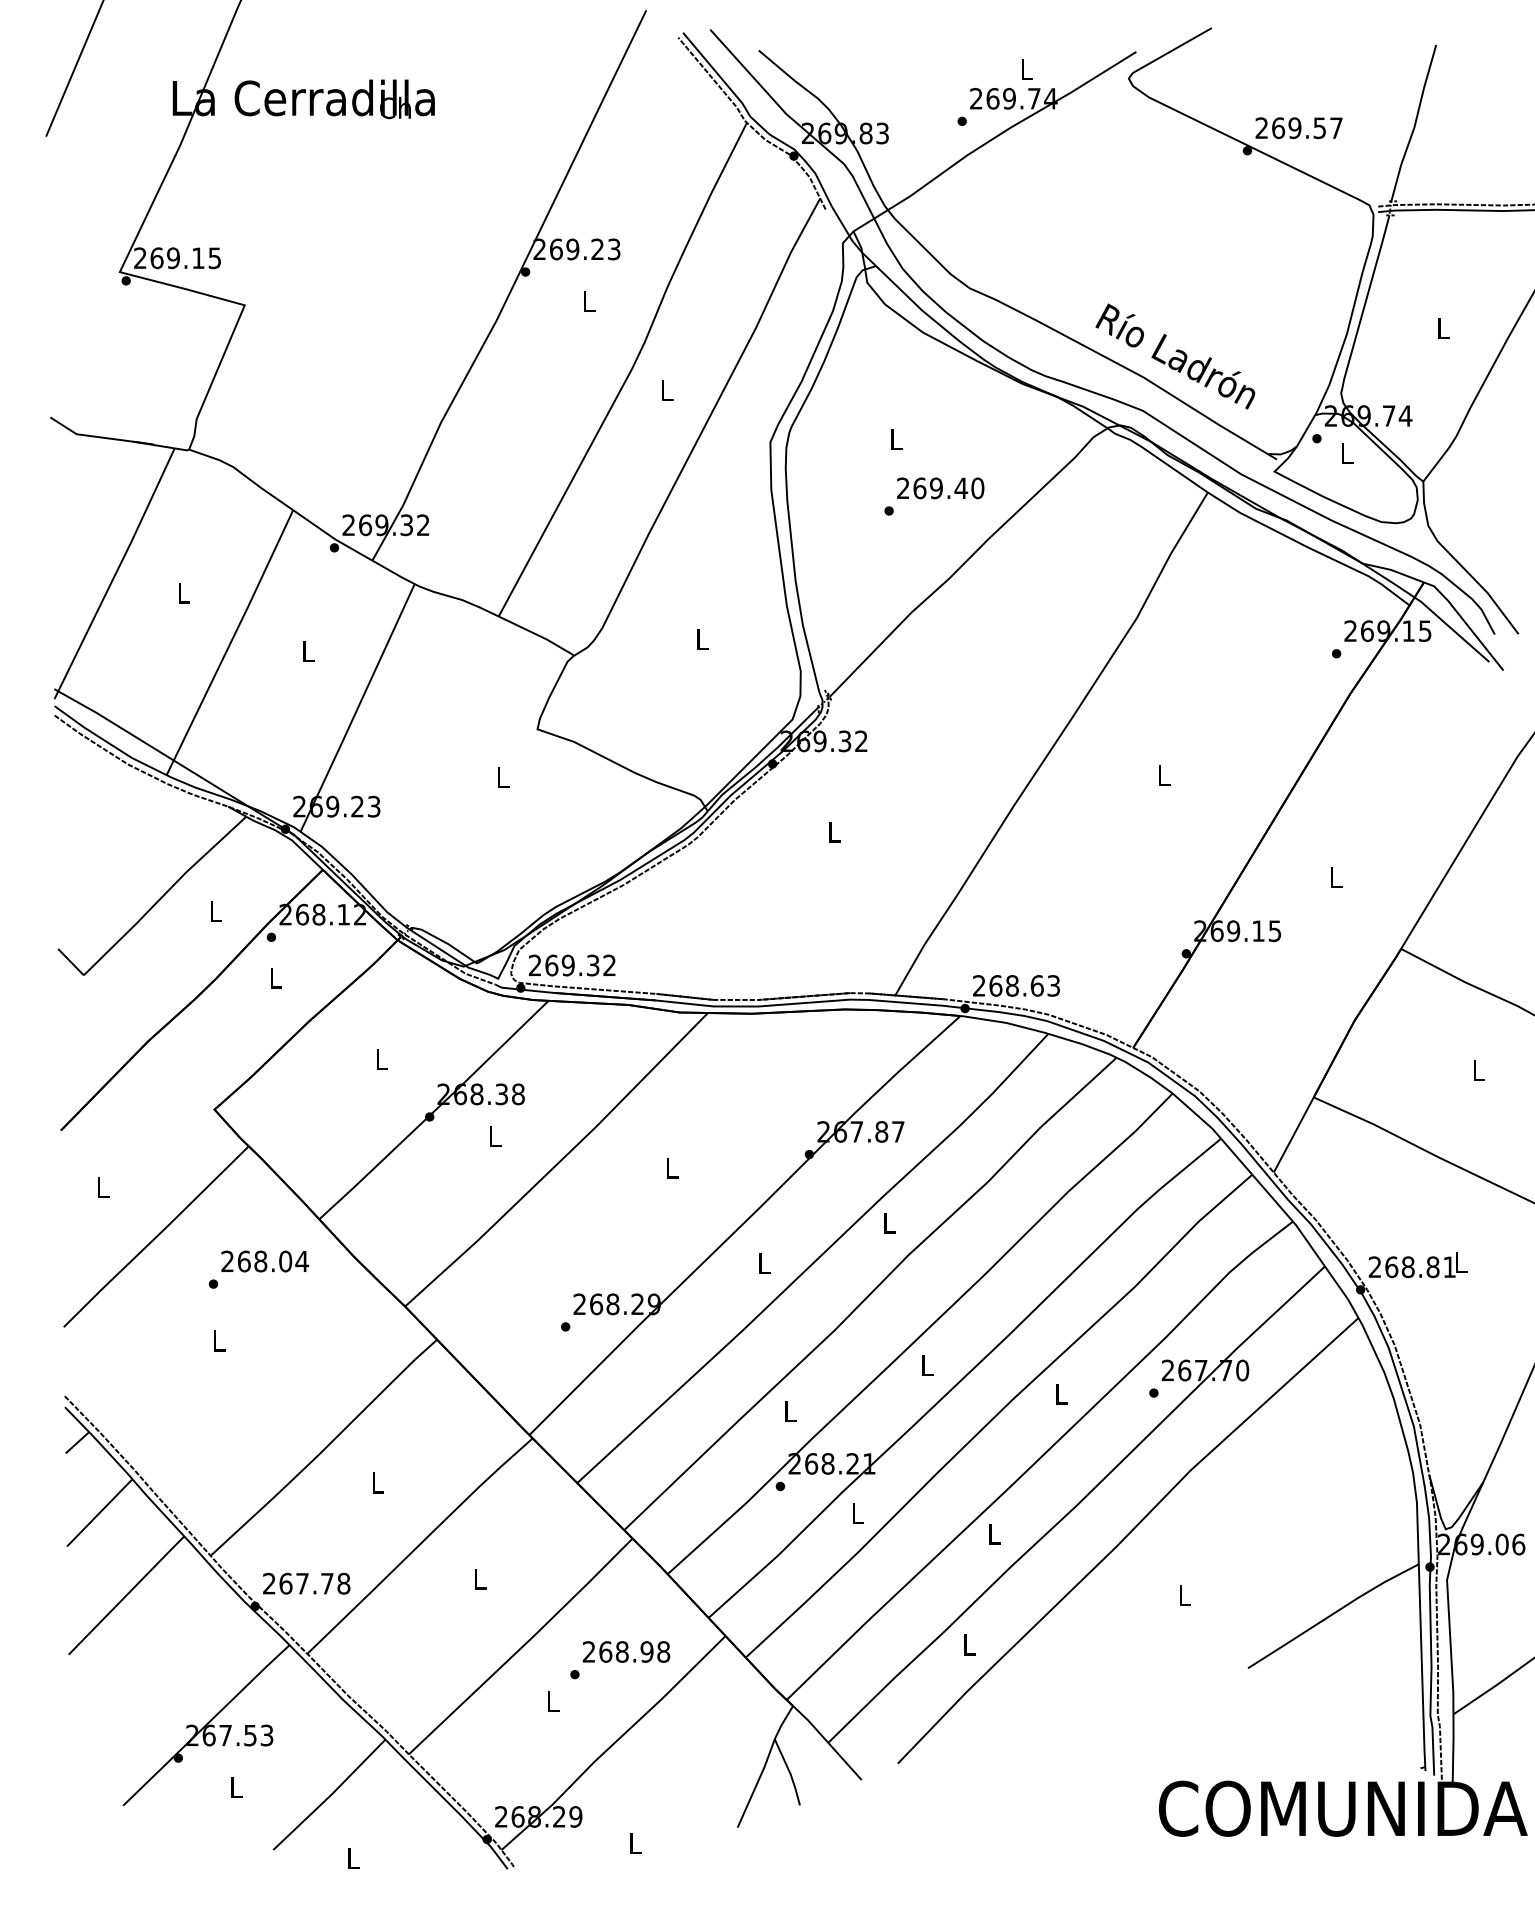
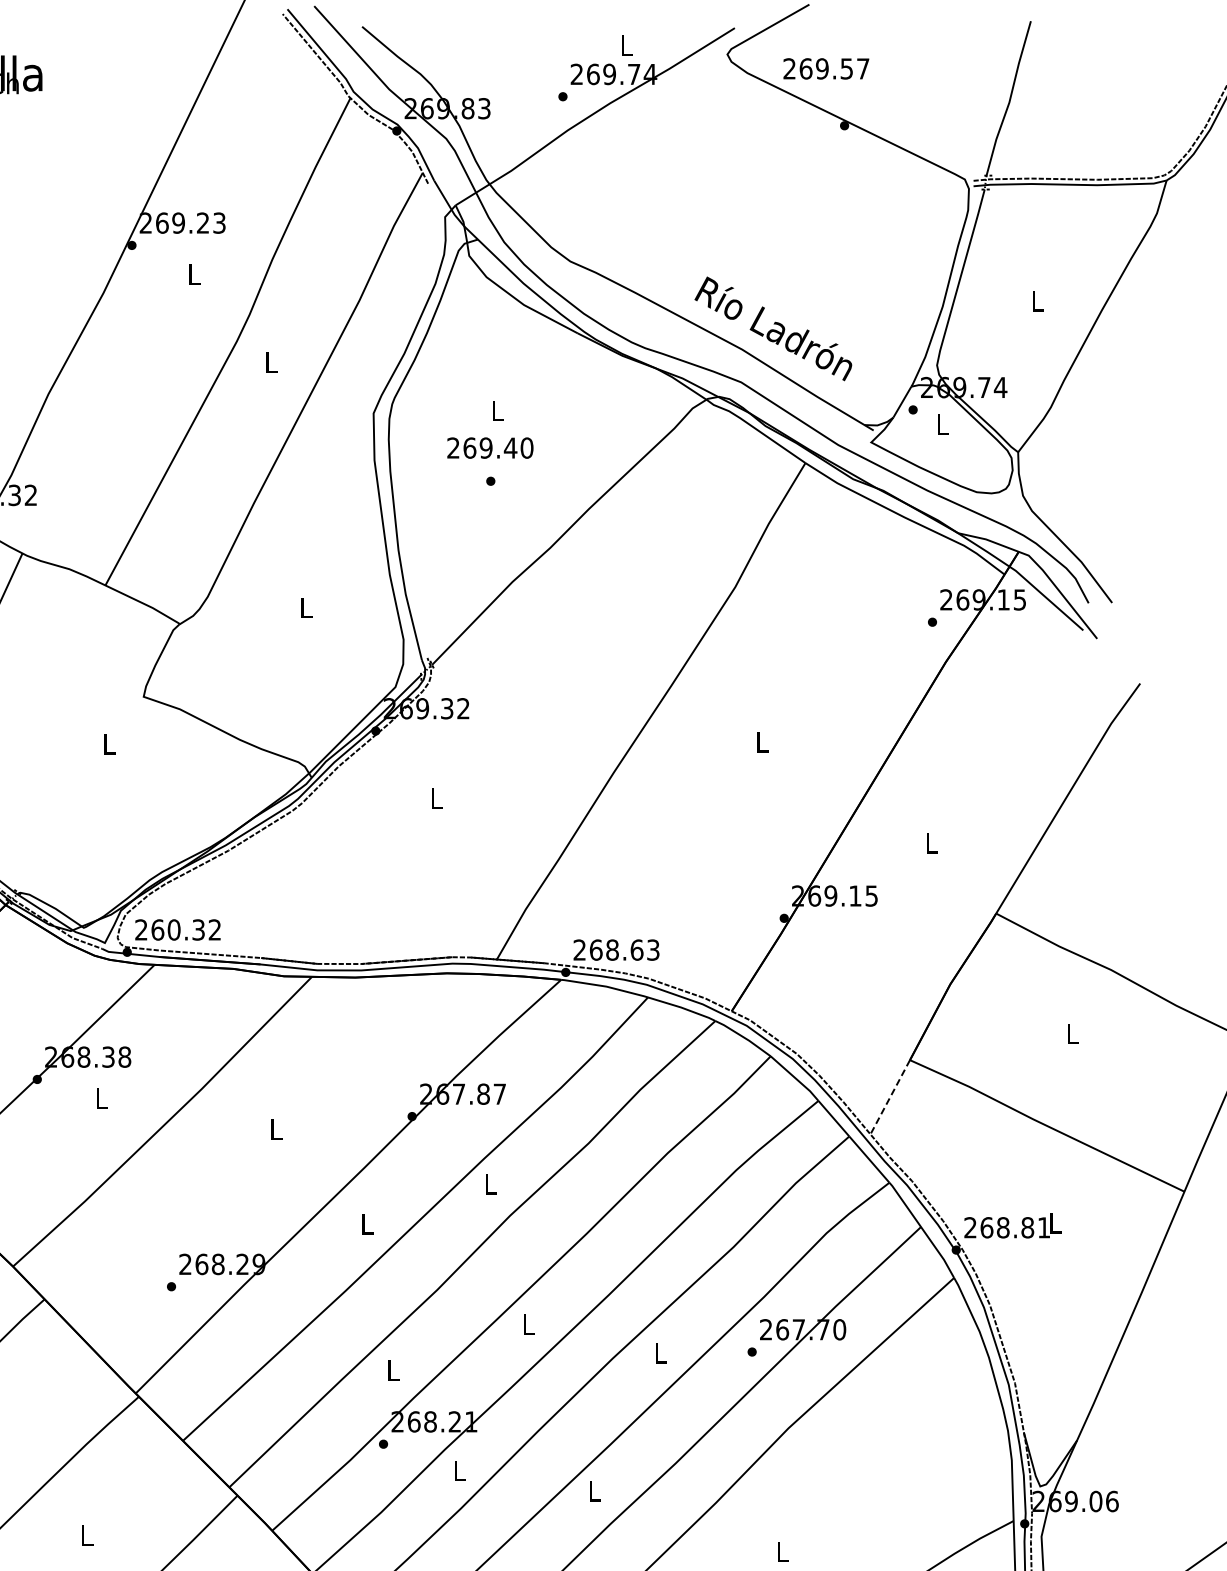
text: (1298, 128) -> (825, 69), moved
text: (940, 488) -> (490, 448), moved
text: (567, 965) -> (173, 929), 269.32 -> 260.32
line: (1293, 1135) -> (889, 1097), solid -> dashed

